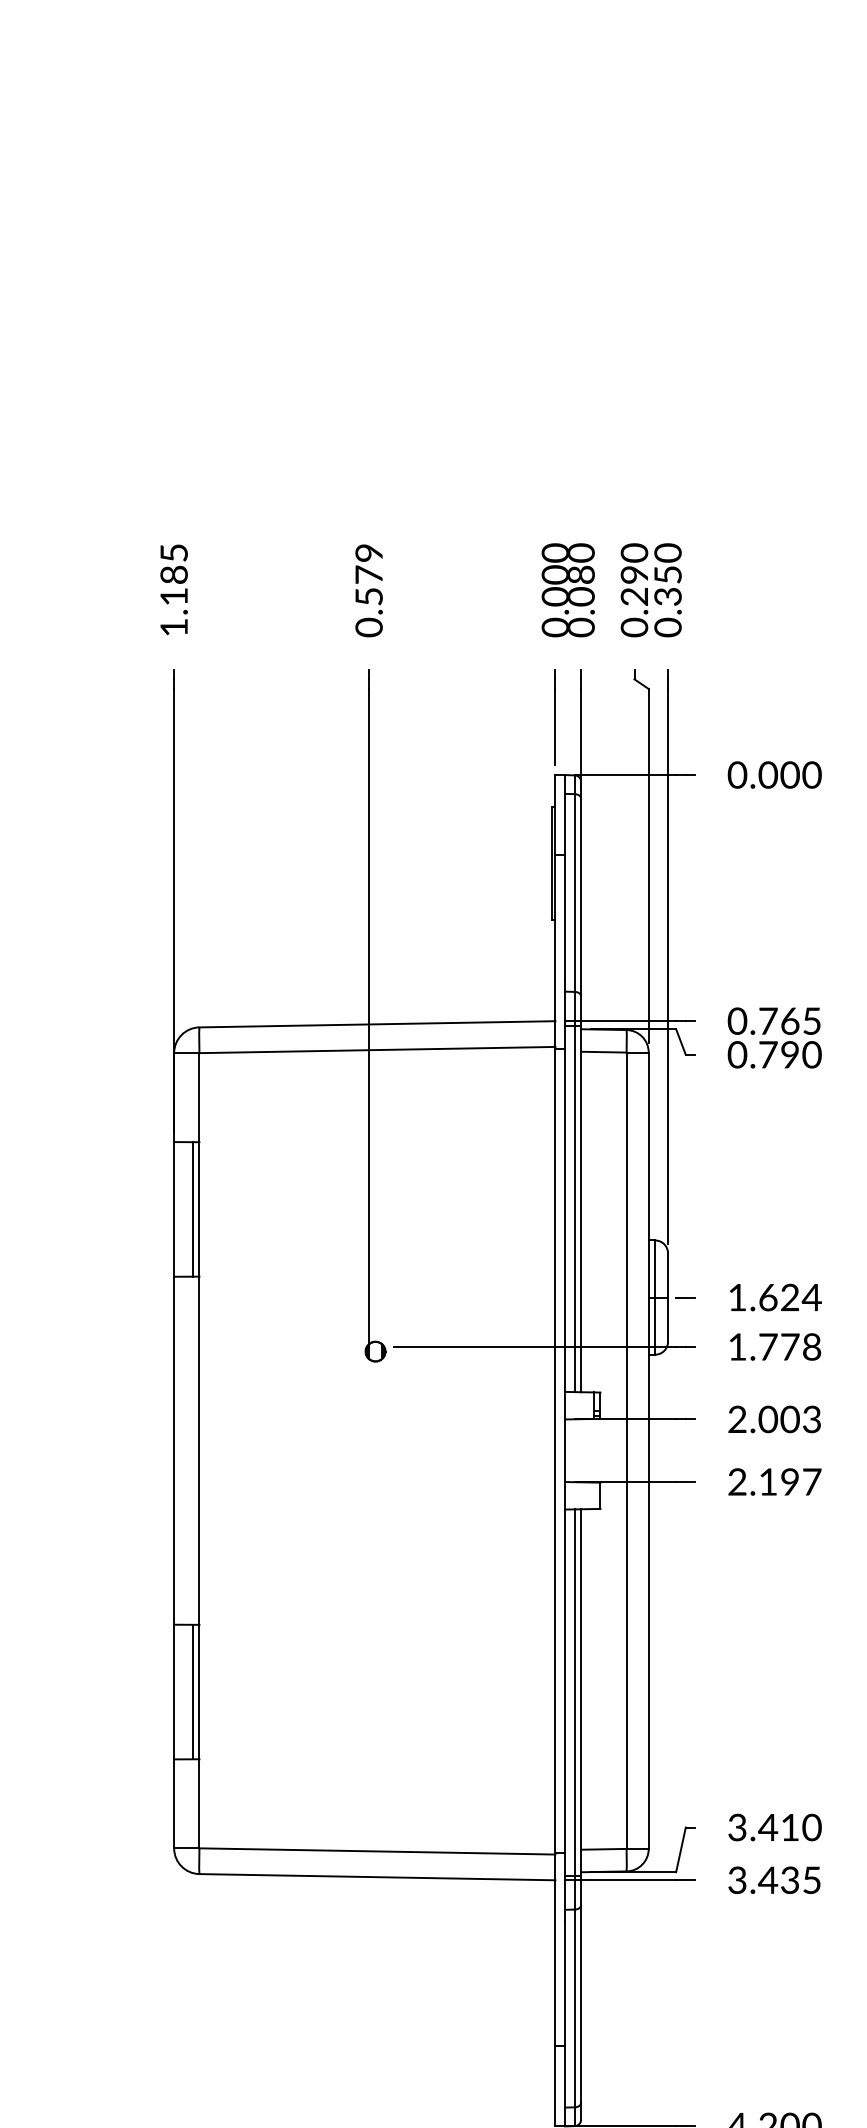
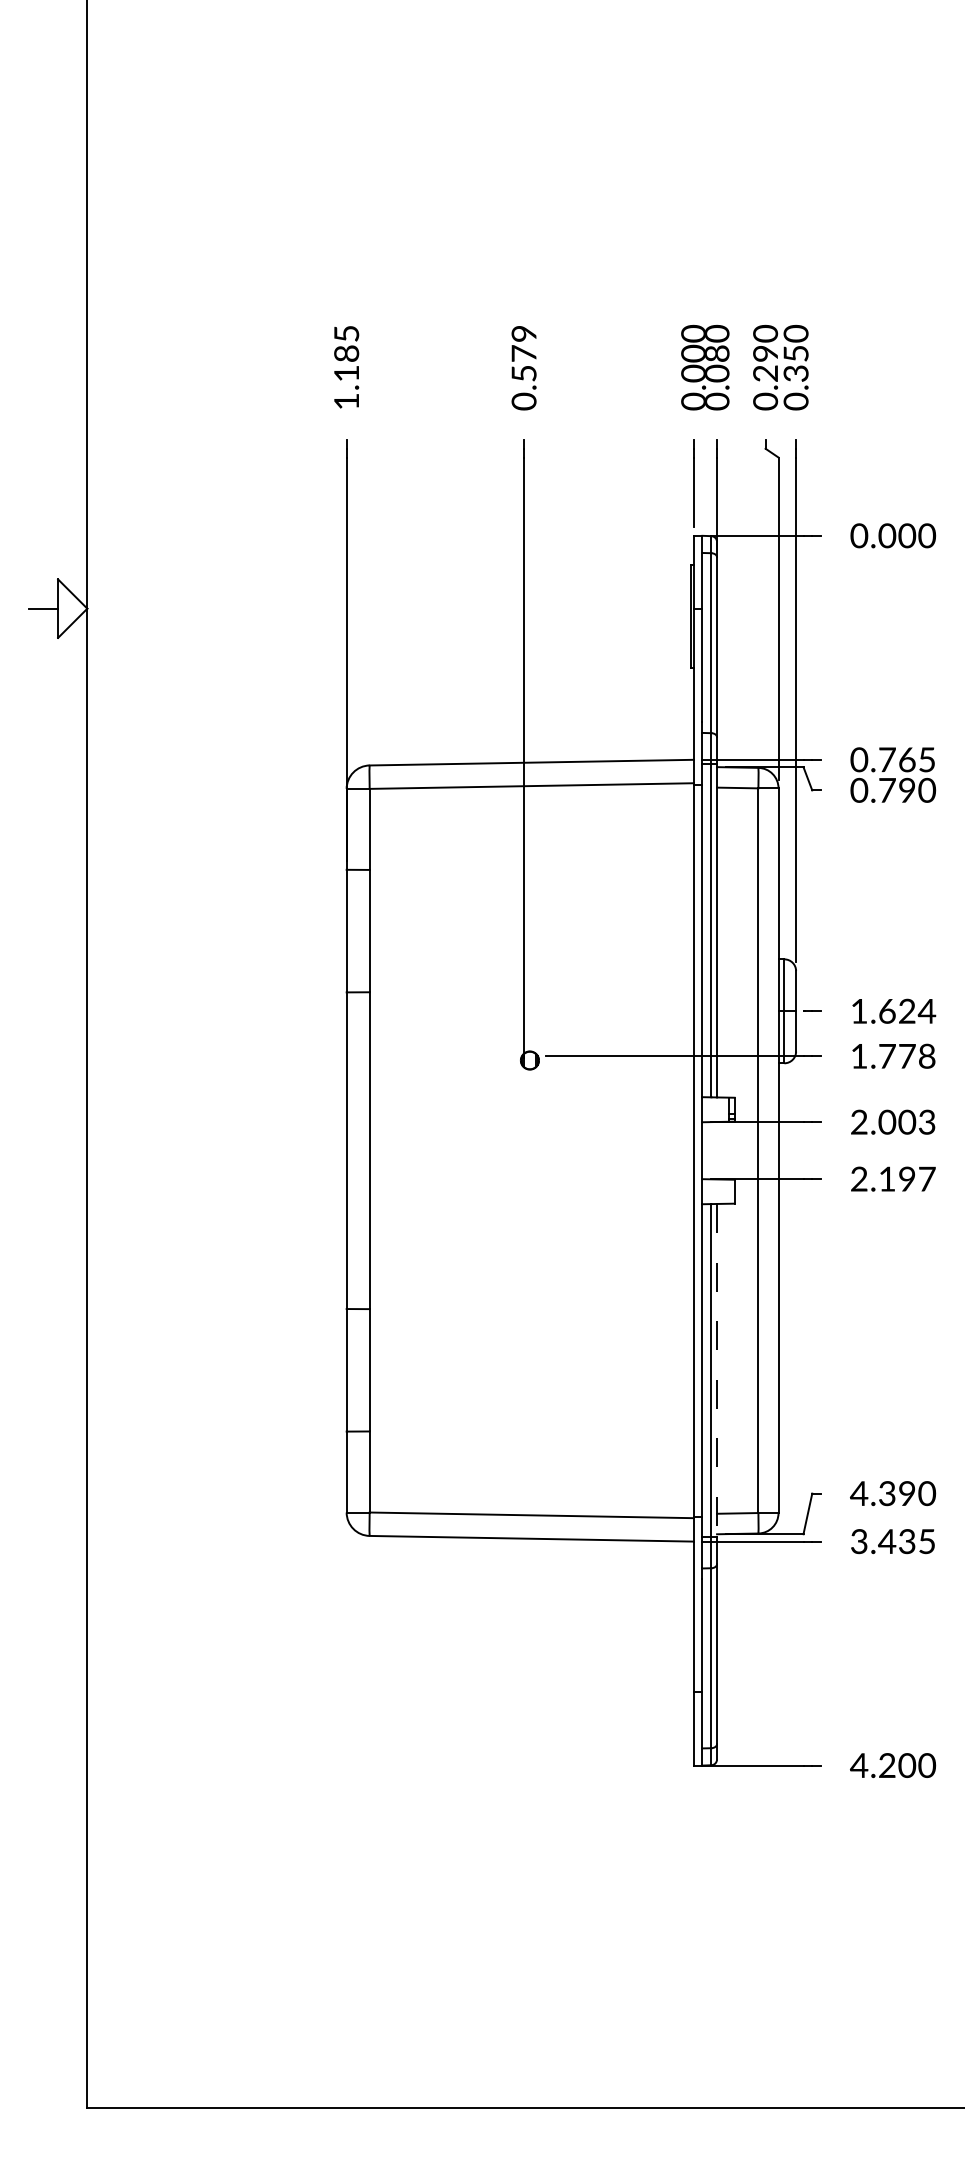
line: (193, 1208) -> (364, 930), removed
line: (193, 1692) -> (364, 1370), removed
line: (581, 1692) -> (717, 1370), solid -> dashed
text: (761, 1827) -> (881, 1493), 3.410 -> 4.390

